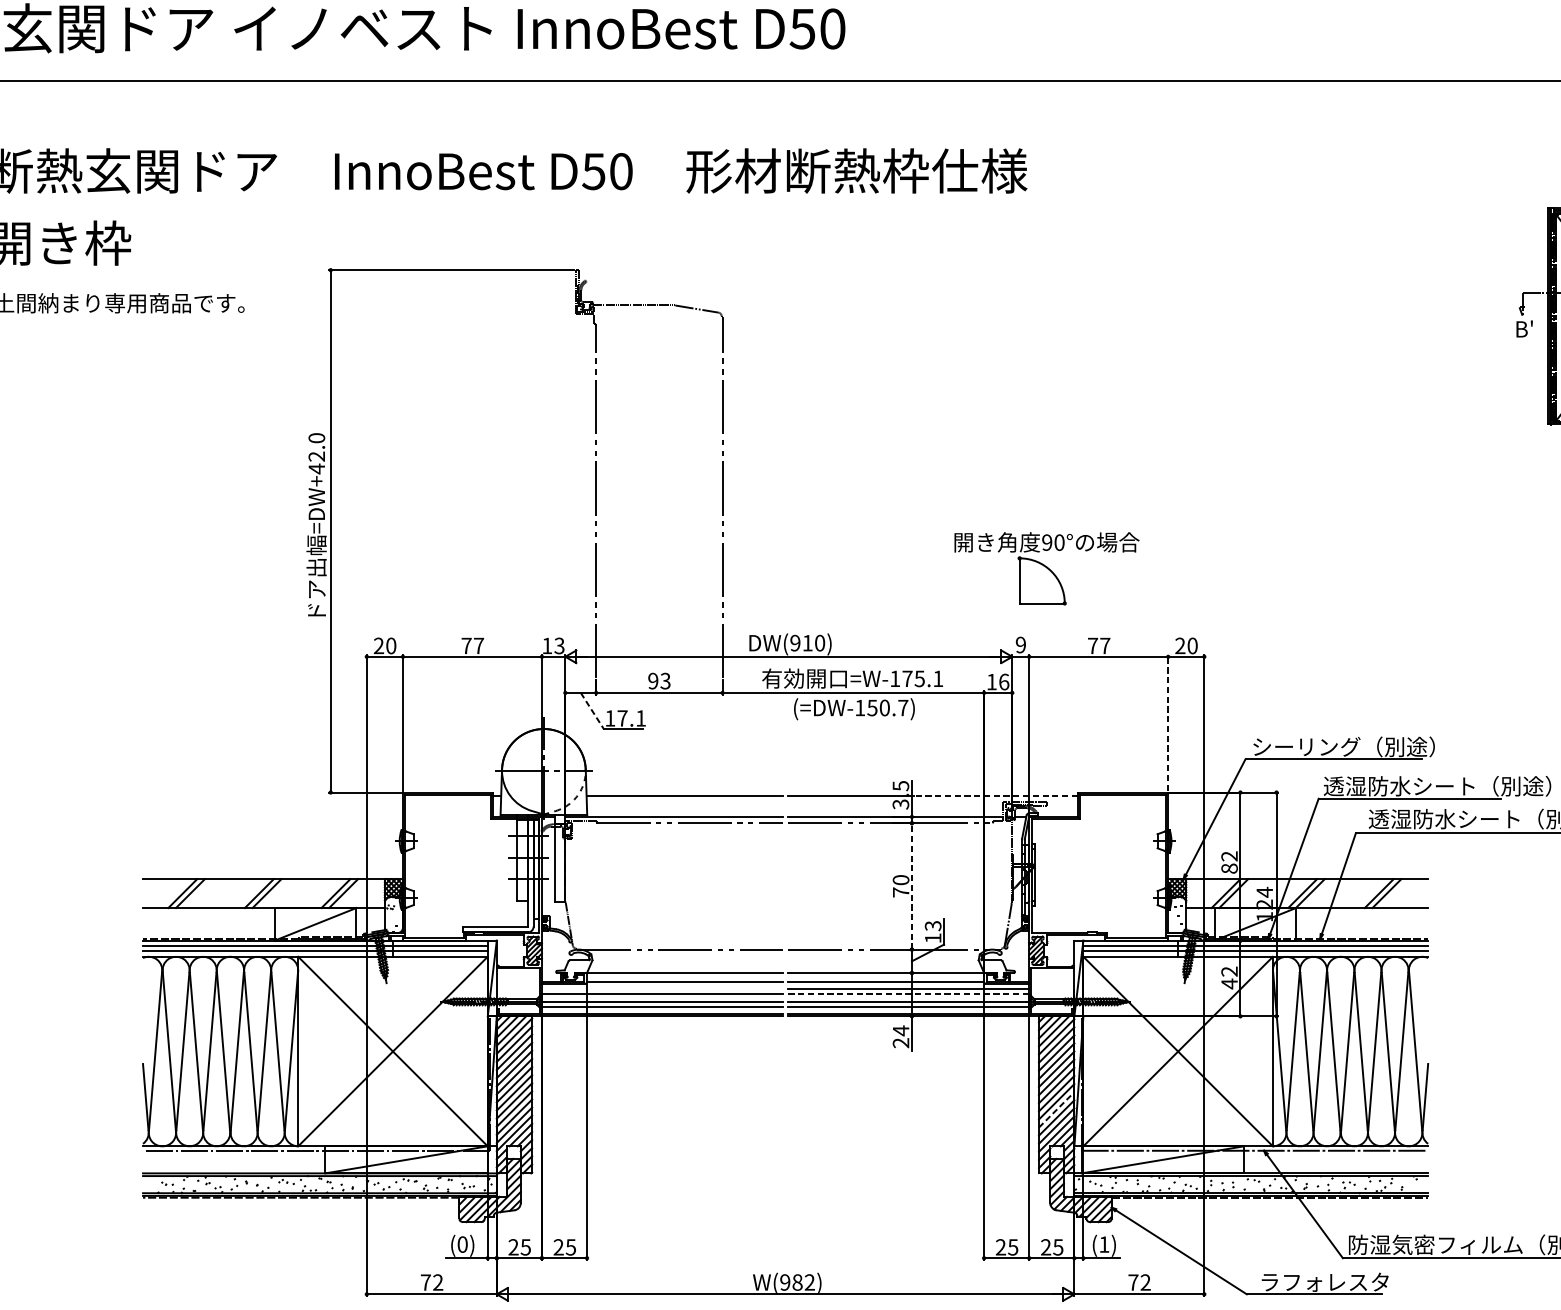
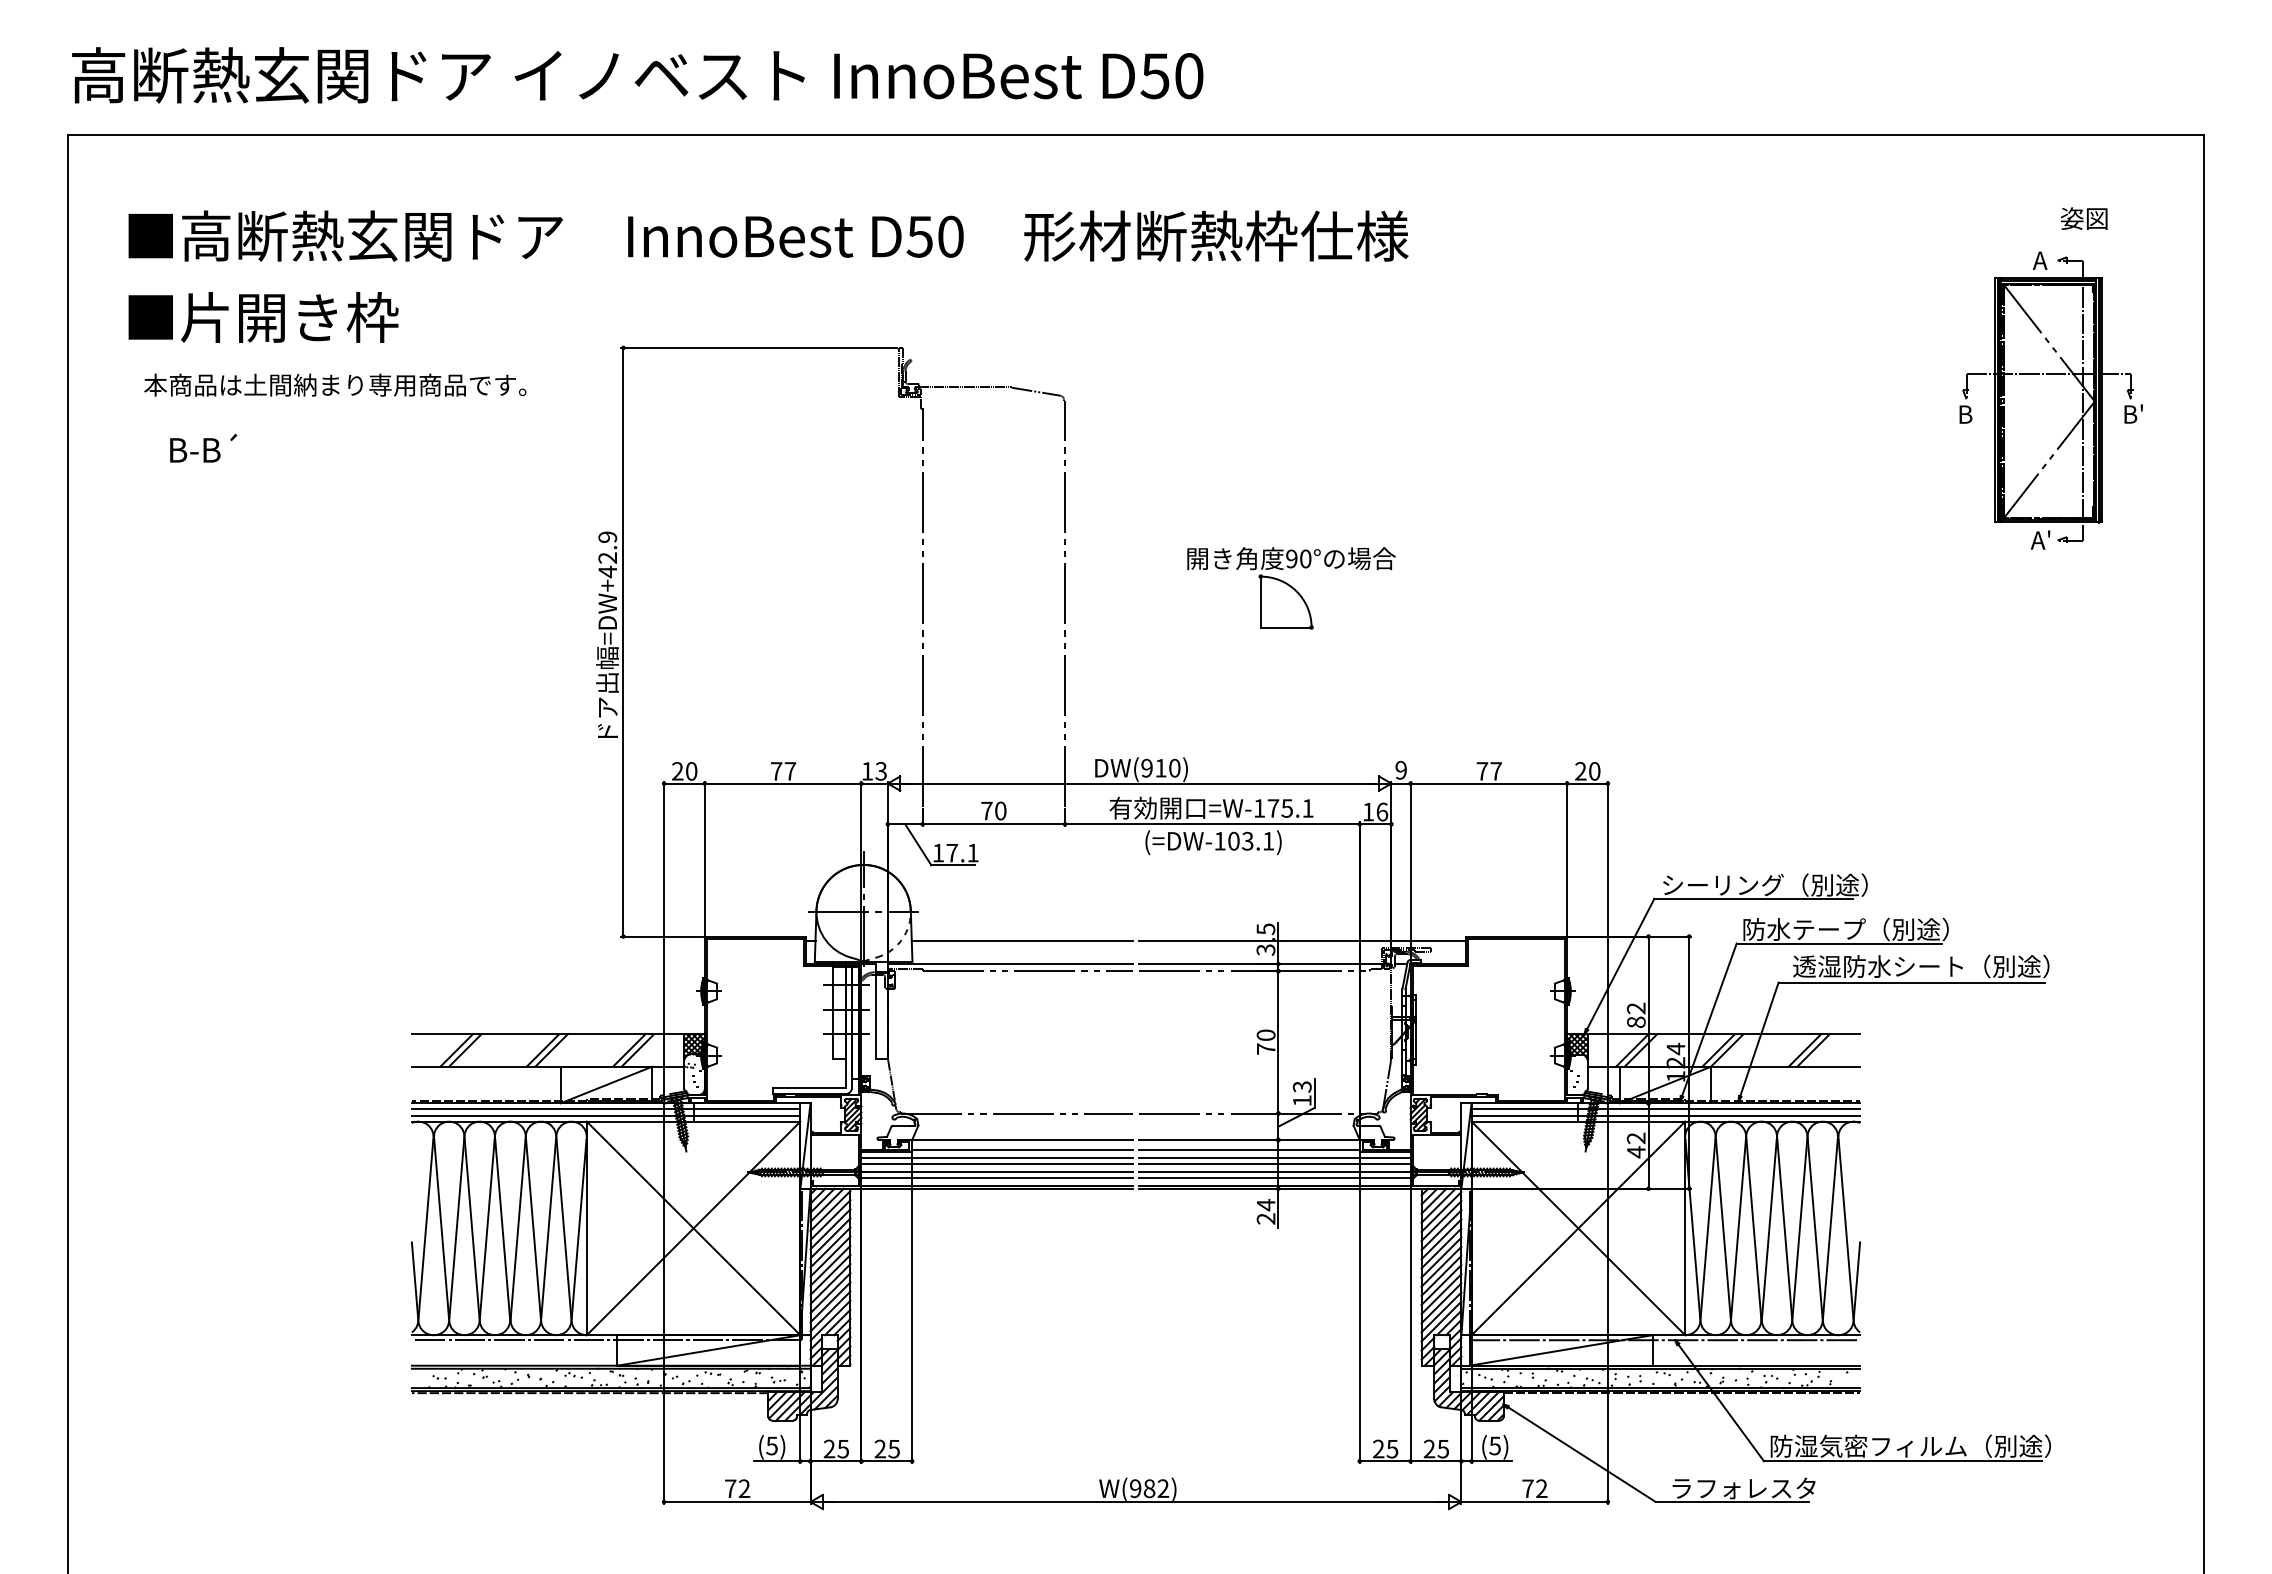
text: (1531, 323) -> (1976, 407), B' -> B
text: (316, 437) -> (607, 536), =DW+42.0 -> =DW+42.9
part: (1046, 568) -> (1291, 588), moved
text: (659, 680) -> (993, 810), 93 -> 70
text: (888, 707) -> (1251, 840), (=DW-150.7) -> (=DW-103.1)
line: (592, 711) -> (918, 845), dashed -> solid
line: (1168, 722) -> (1567, 857), dashed -> solid
text: (1437, 786) -> (1870, 929), 透湿防水シート（別途） -> 防水テープ（別途）
line: (995, 796) -> (1372, 940), dashed -> solid
line: (912, 885) -> (1278, 1041), dashed -> solid
line: (661, 988) -> (996, 1157), added
line: (908, 993) -> (1274, 1163), dashed -> solid
line: (1056, 1109) -> (1441, 1293), dashed -> solid
text: (462, 1244) -> (771, 1445), (0) -> (5)
text: (1103, 1244) -> (1494, 1445), (1) -> (5)

